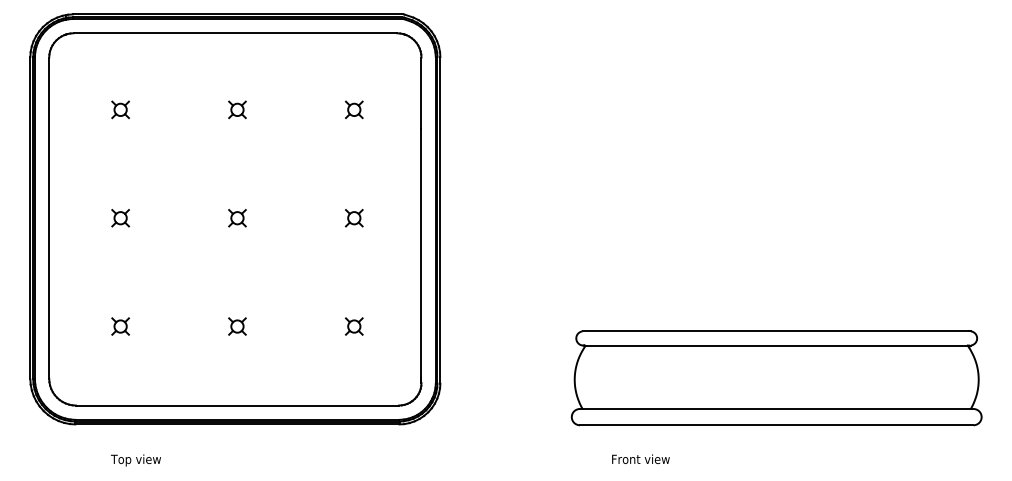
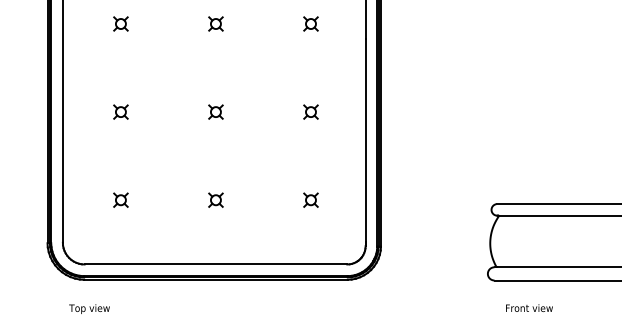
text: (640, 458) -> (529, 307), moved
text: (135, 460) -> (89, 309), moved

